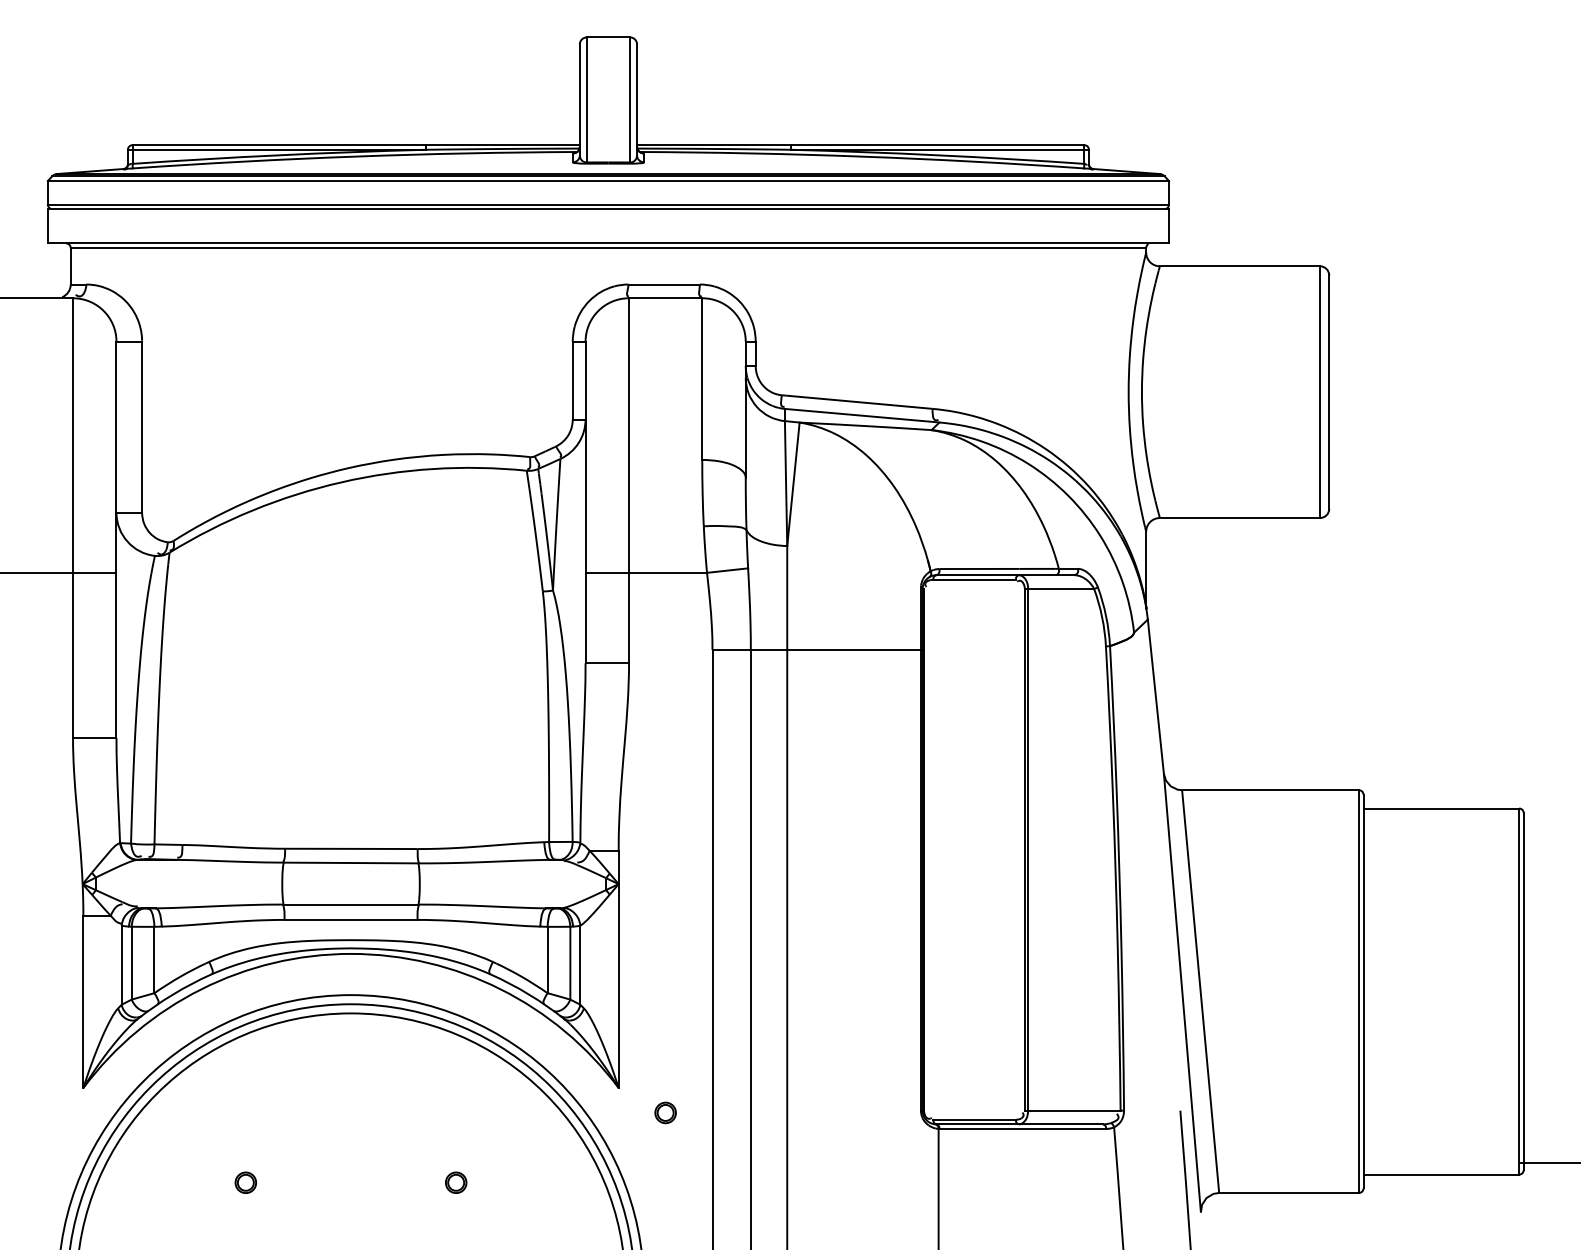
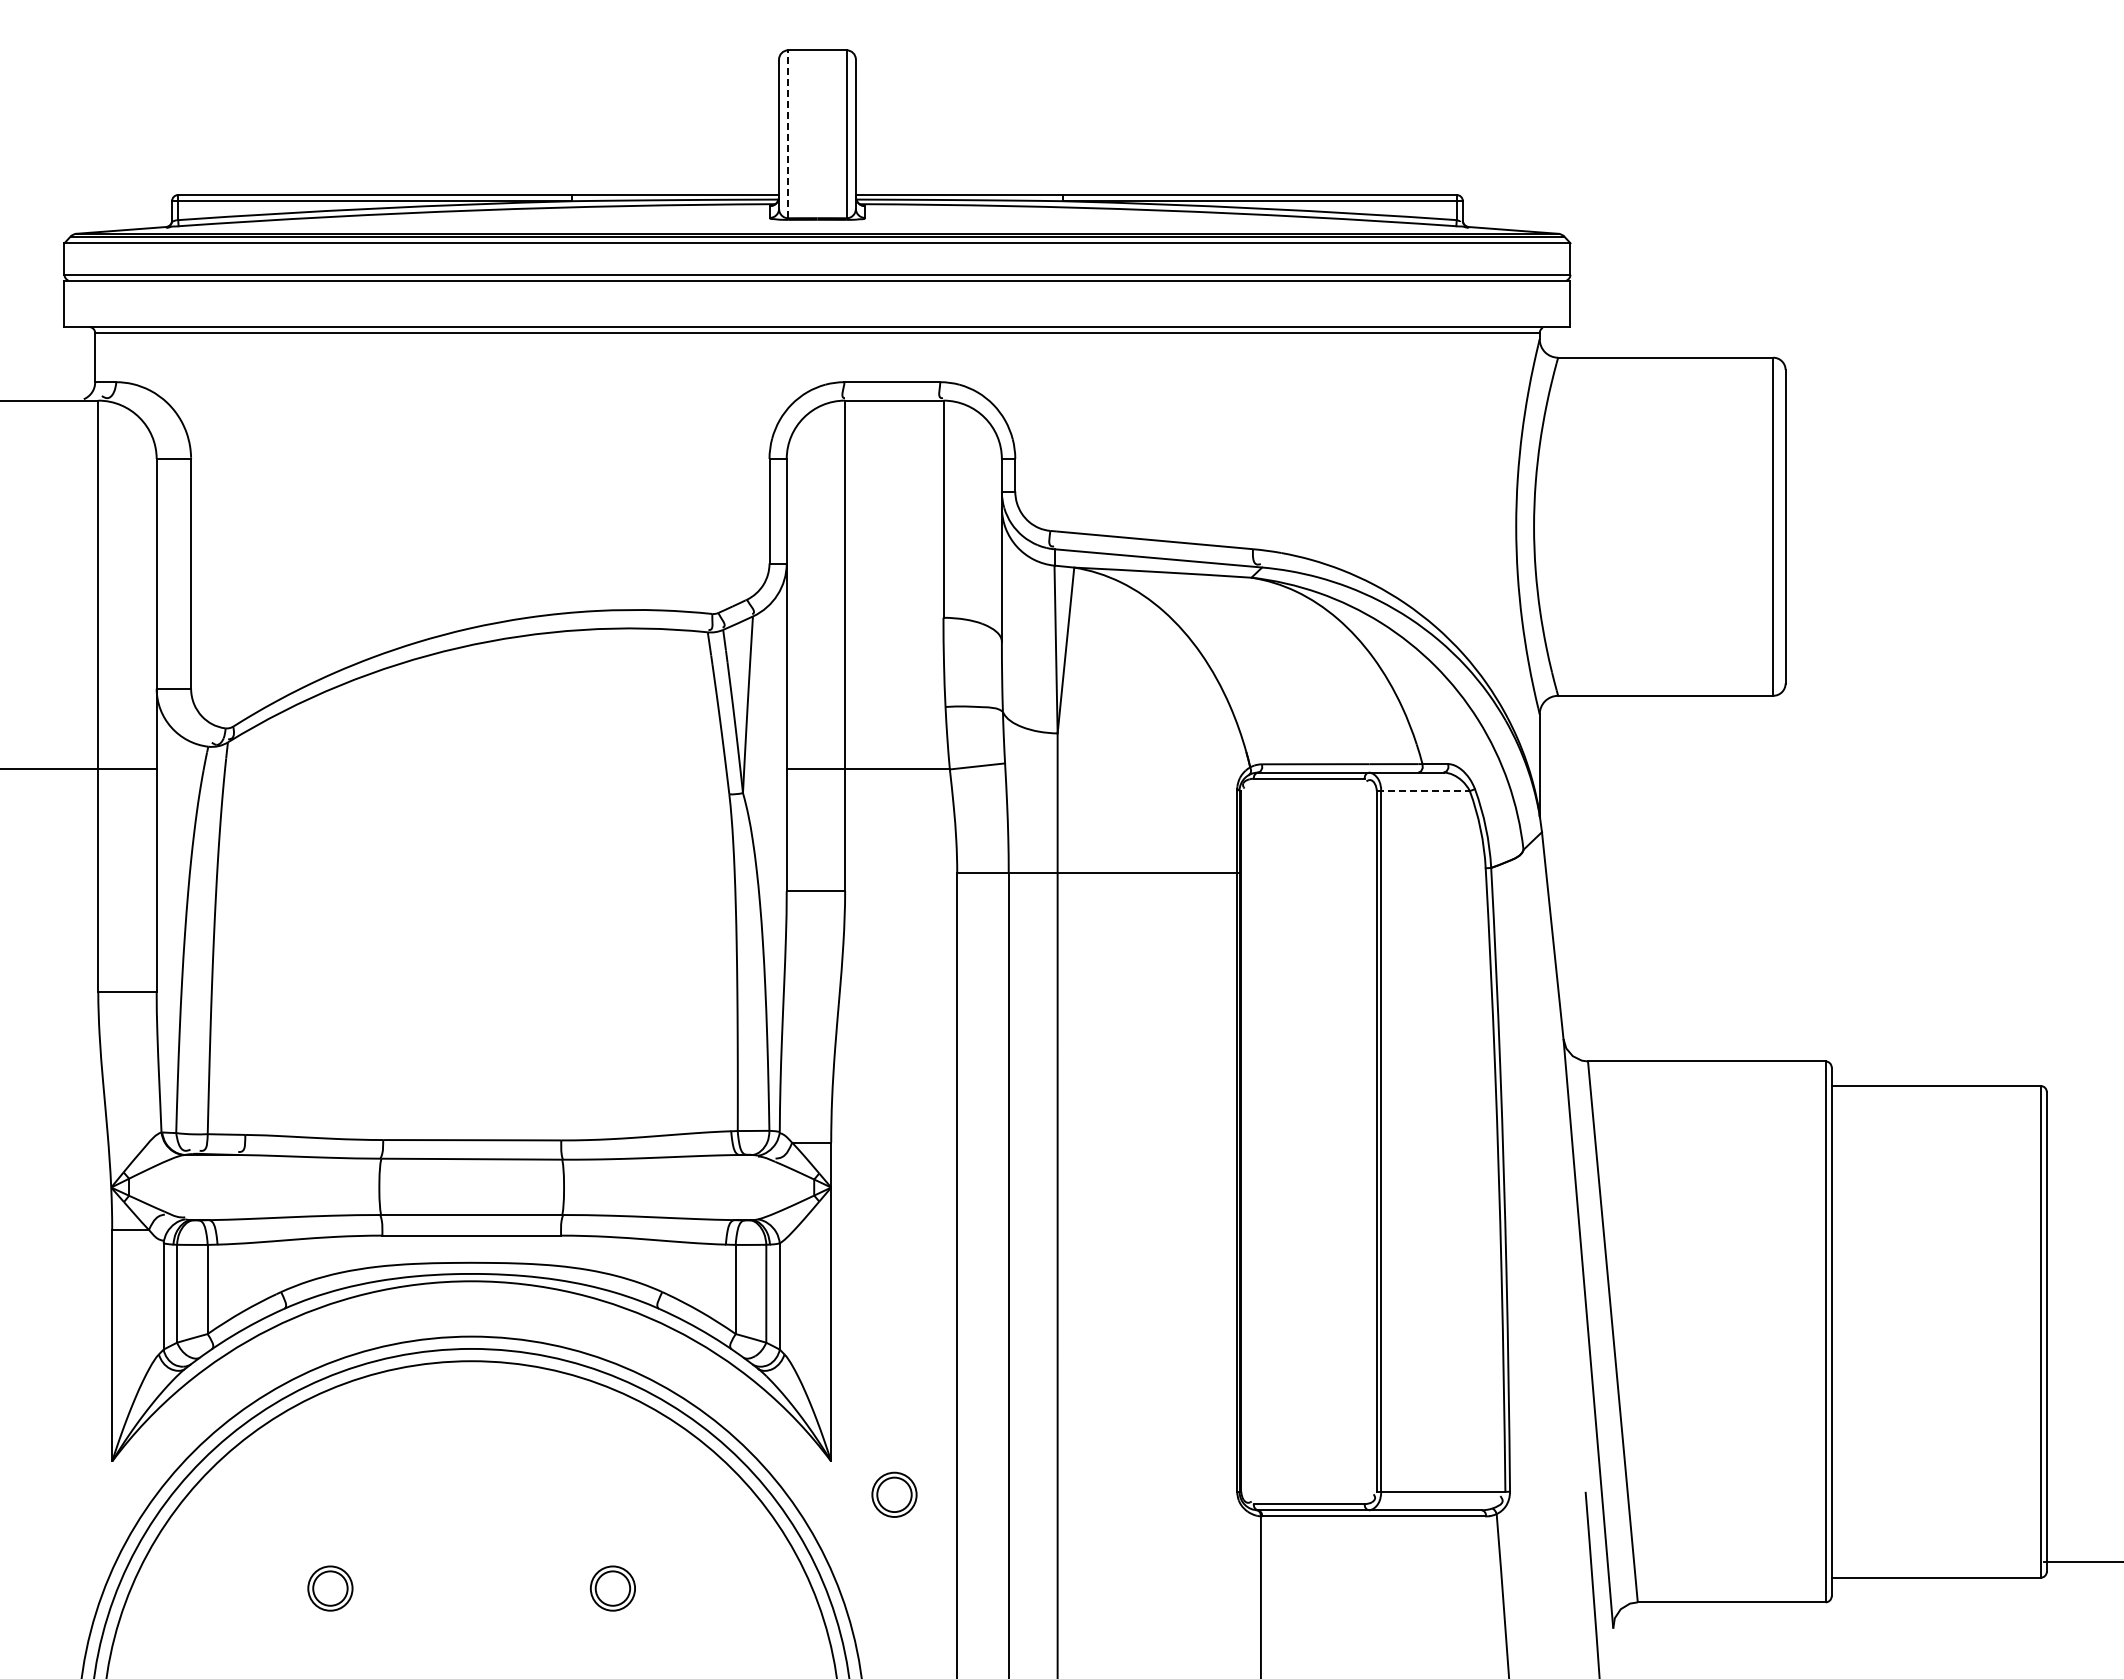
line: (586, 100) -> (788, 134), solid -> dashed
line: (1059, 589) -> (1423, 791), solid -> dashed
part: (665, 1112) -> (893, 1494), size x1.6
part: (245, 1182) -> (330, 1588), size x1.6
part: (455, 1182) -> (612, 1588), size x1.6

